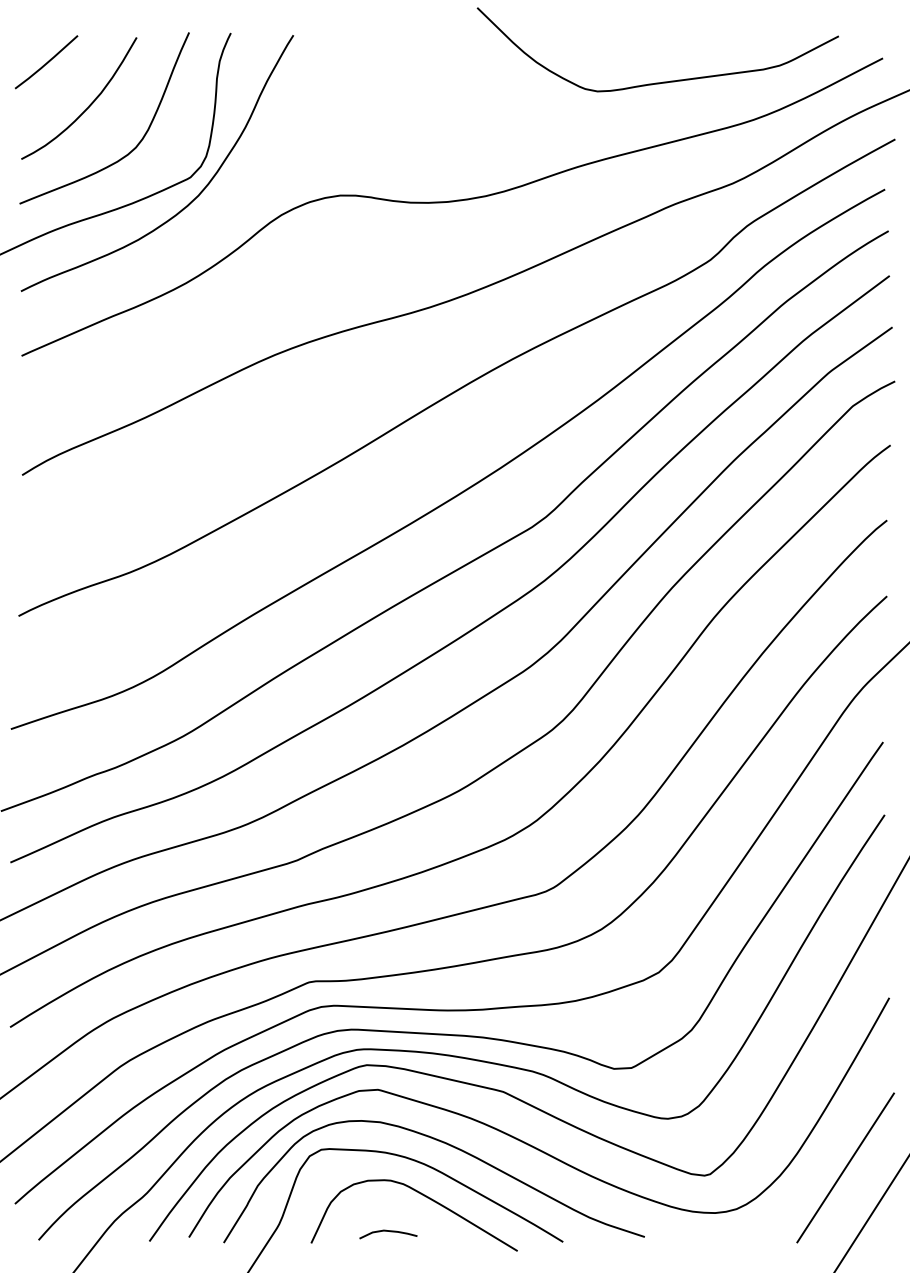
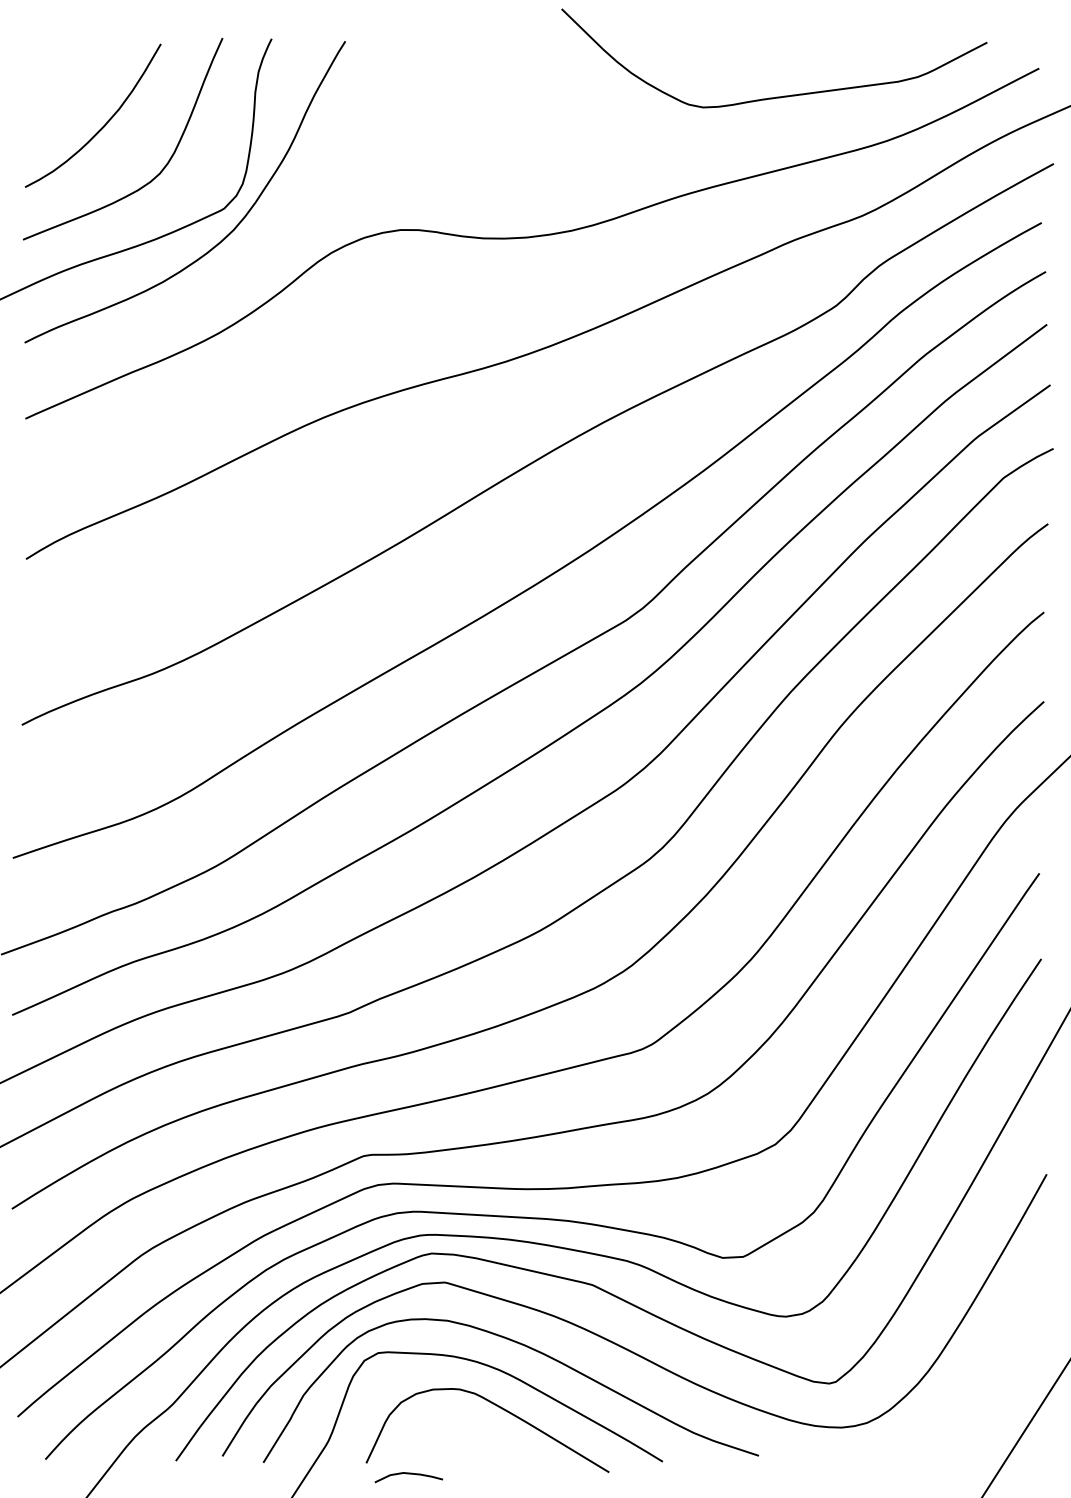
line: (46, 62) -> (54, 73), removed
line: (845, 1167) -> (995, 1373), removed
curve: (390, 1232) -> (411, 1475), moved

